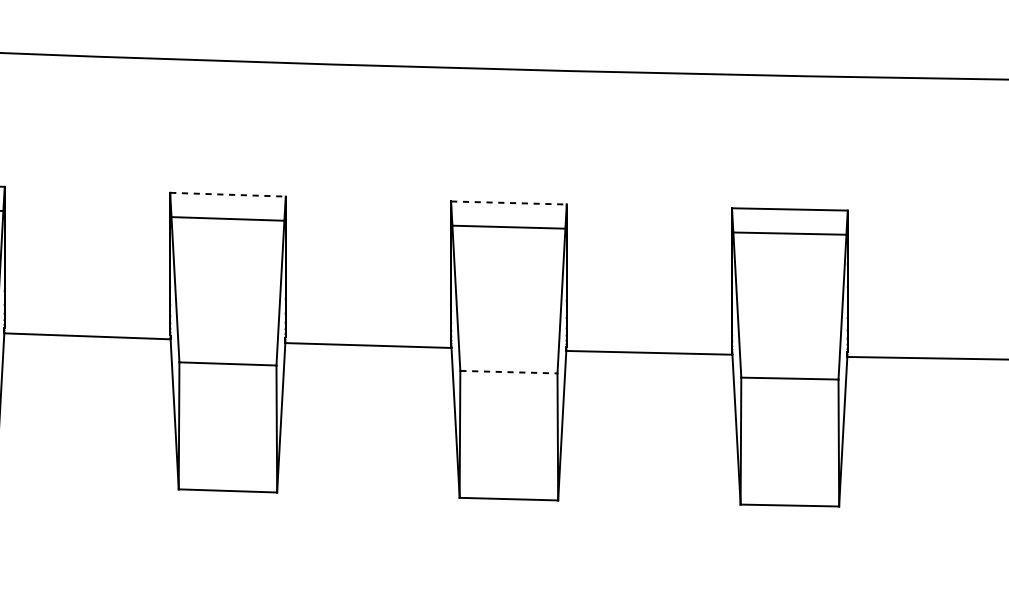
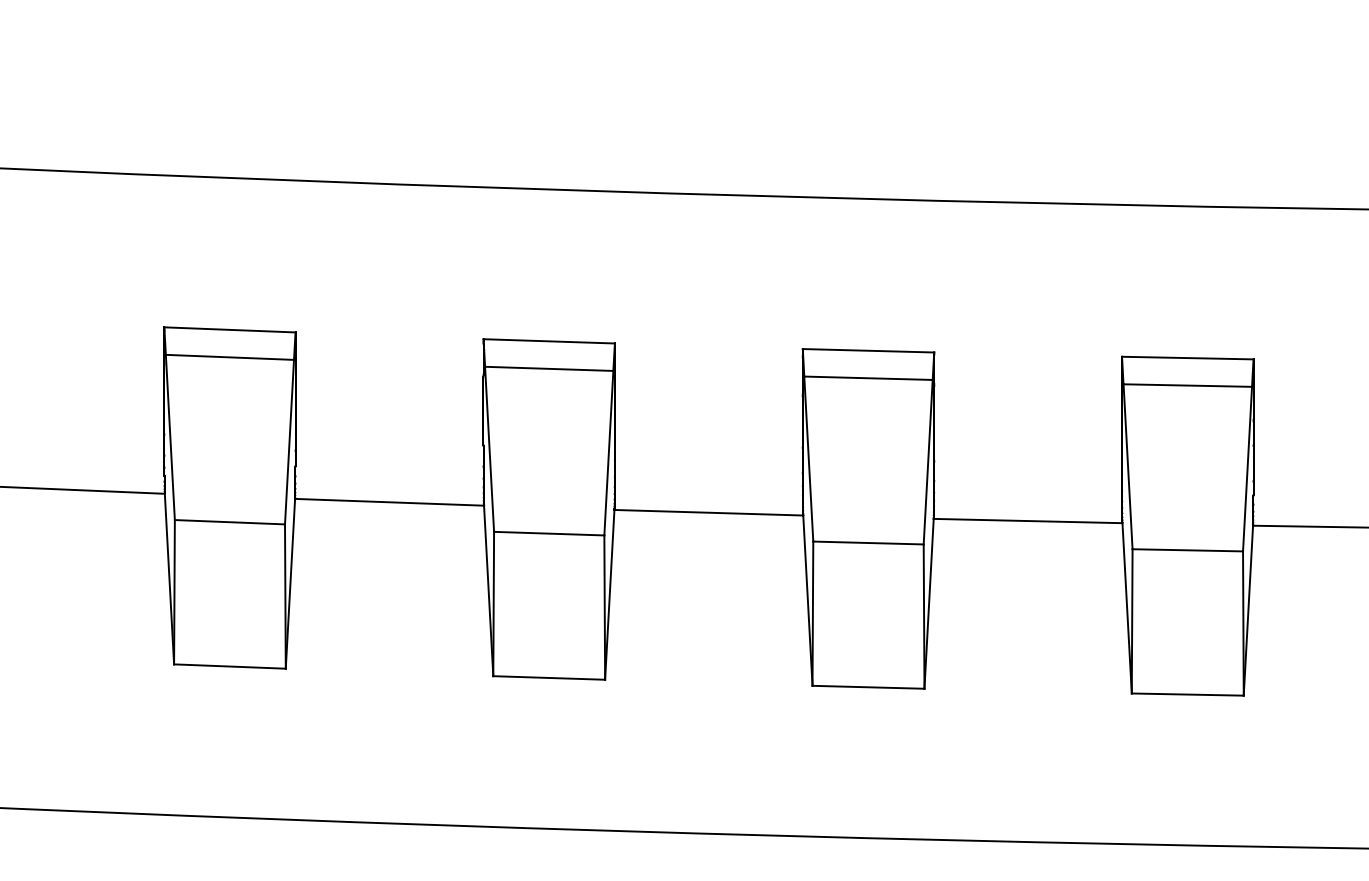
line: (228, 194) -> (549, 341), dashed -> solid
line: (508, 202) -> (868, 350), dashed -> solid
line: (508, 372) -> (868, 543), dashed -> solid

